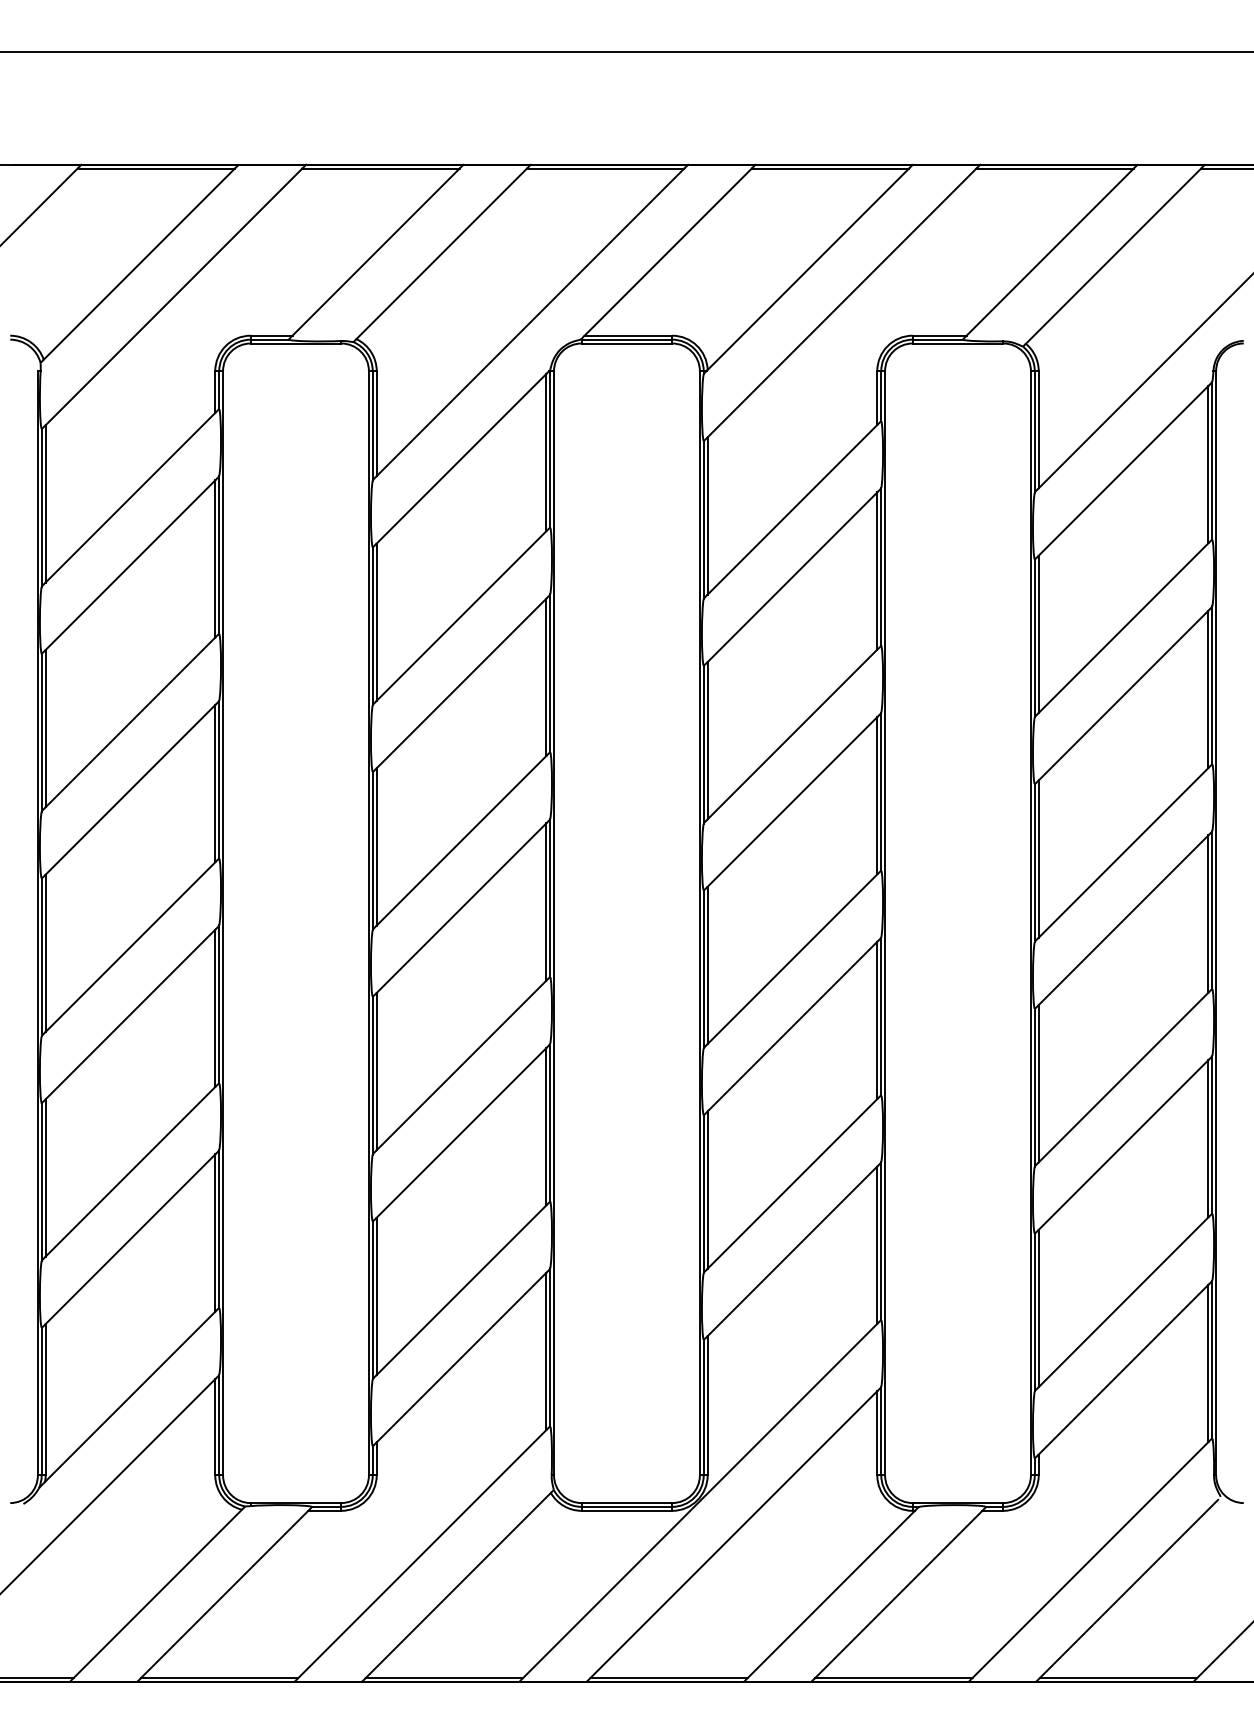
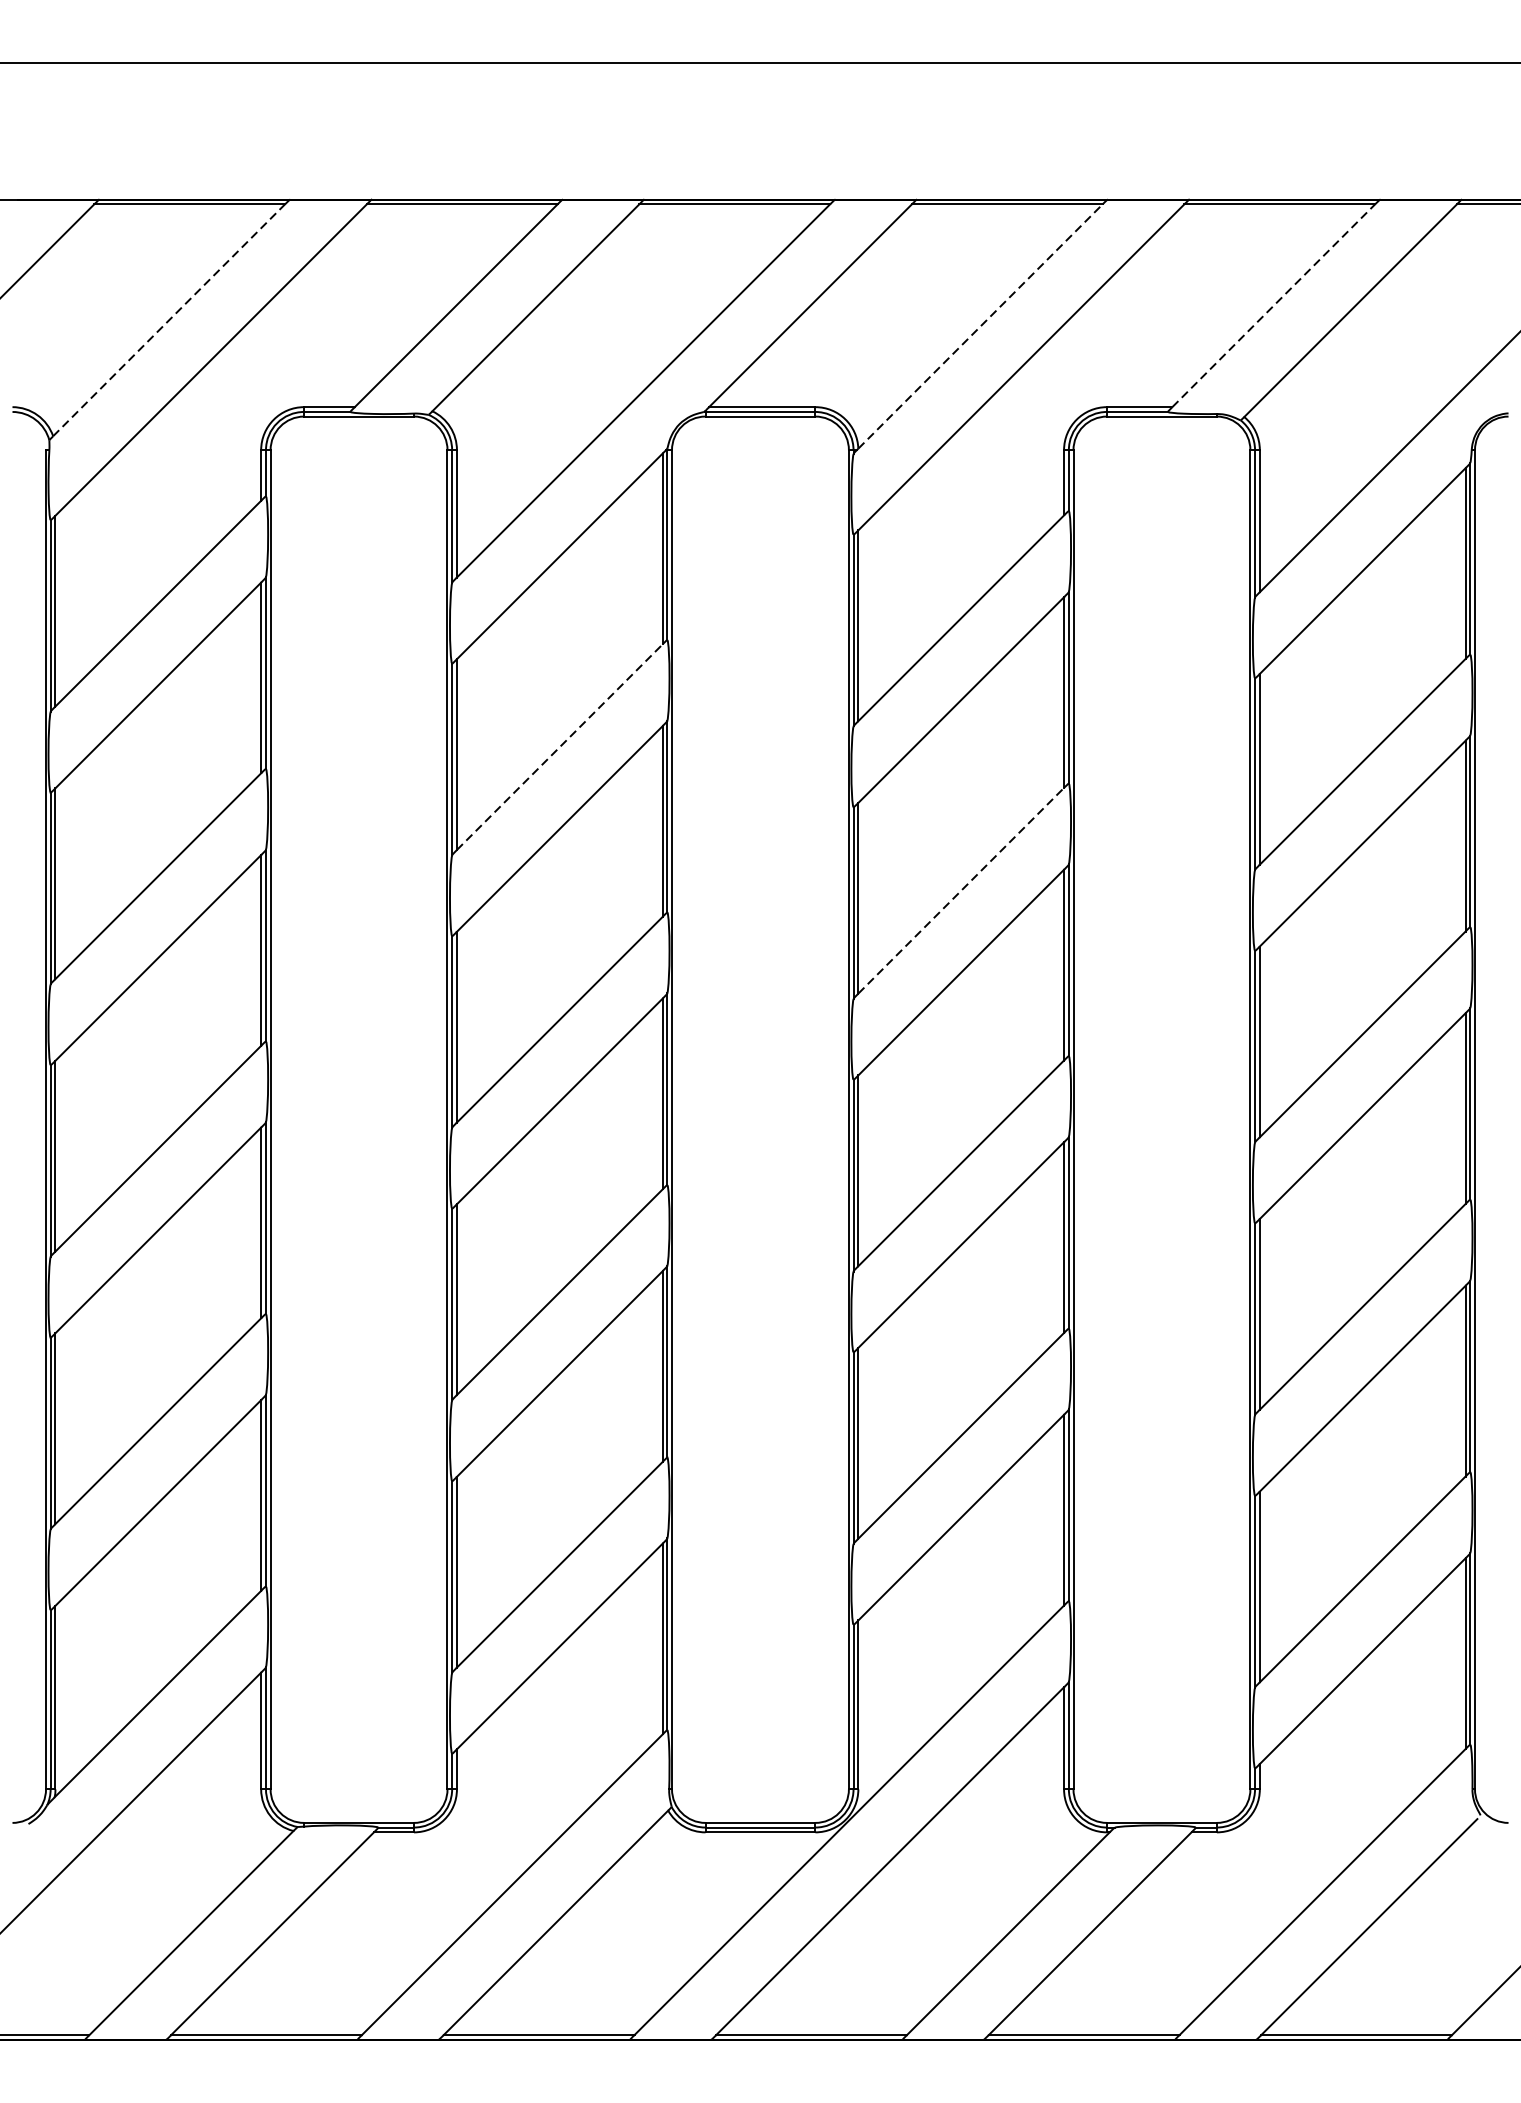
line: (1050, 251) -> (1274, 305), solid -> dashed
line: (139, 263) -> (169, 319), solid -> dashed
line: (808, 268) -> (980, 325), solid -> dashed
line: (461, 616) -> (559, 747), solid -> dashed
line: (792, 734) -> (961, 890), solid -> dashed

